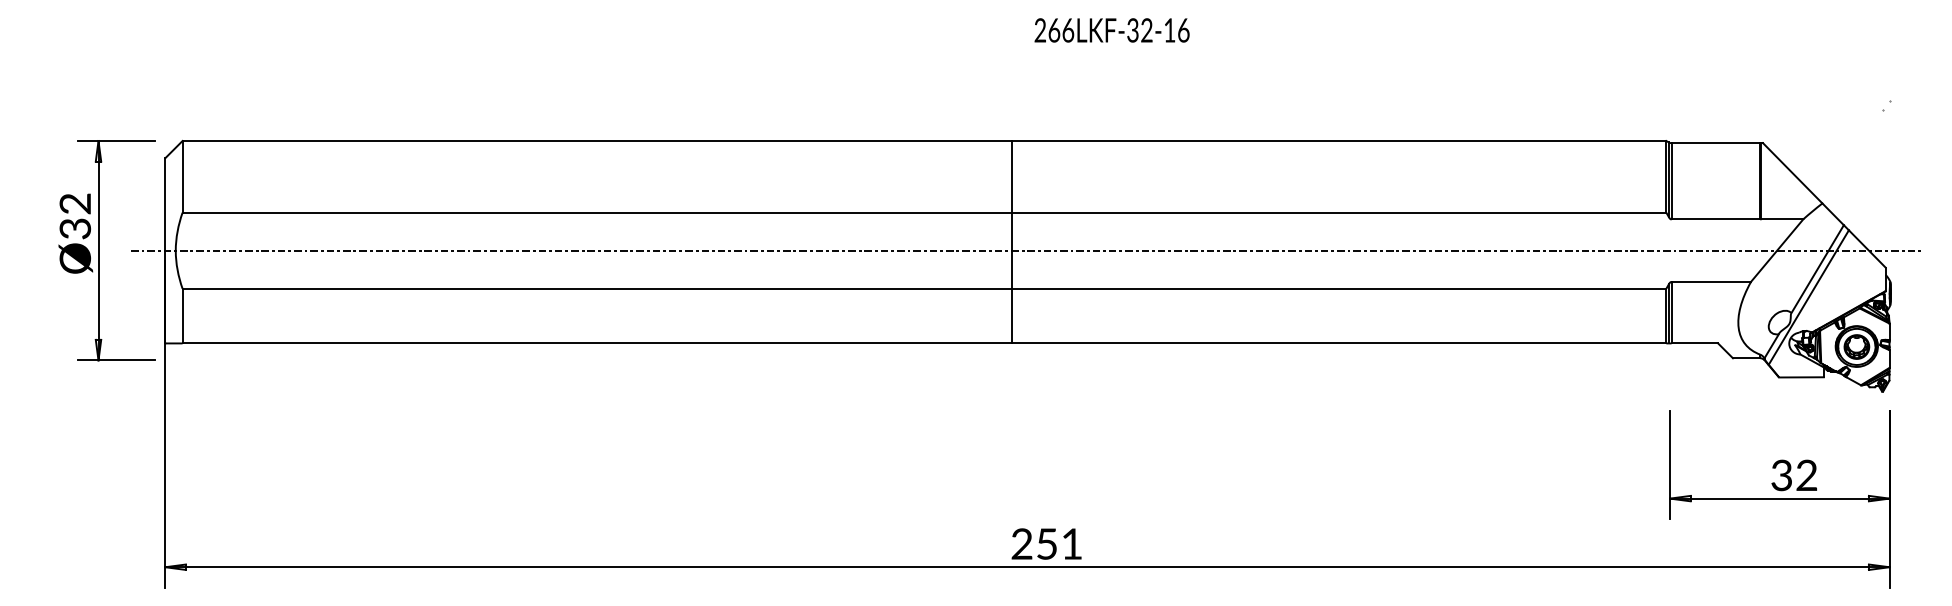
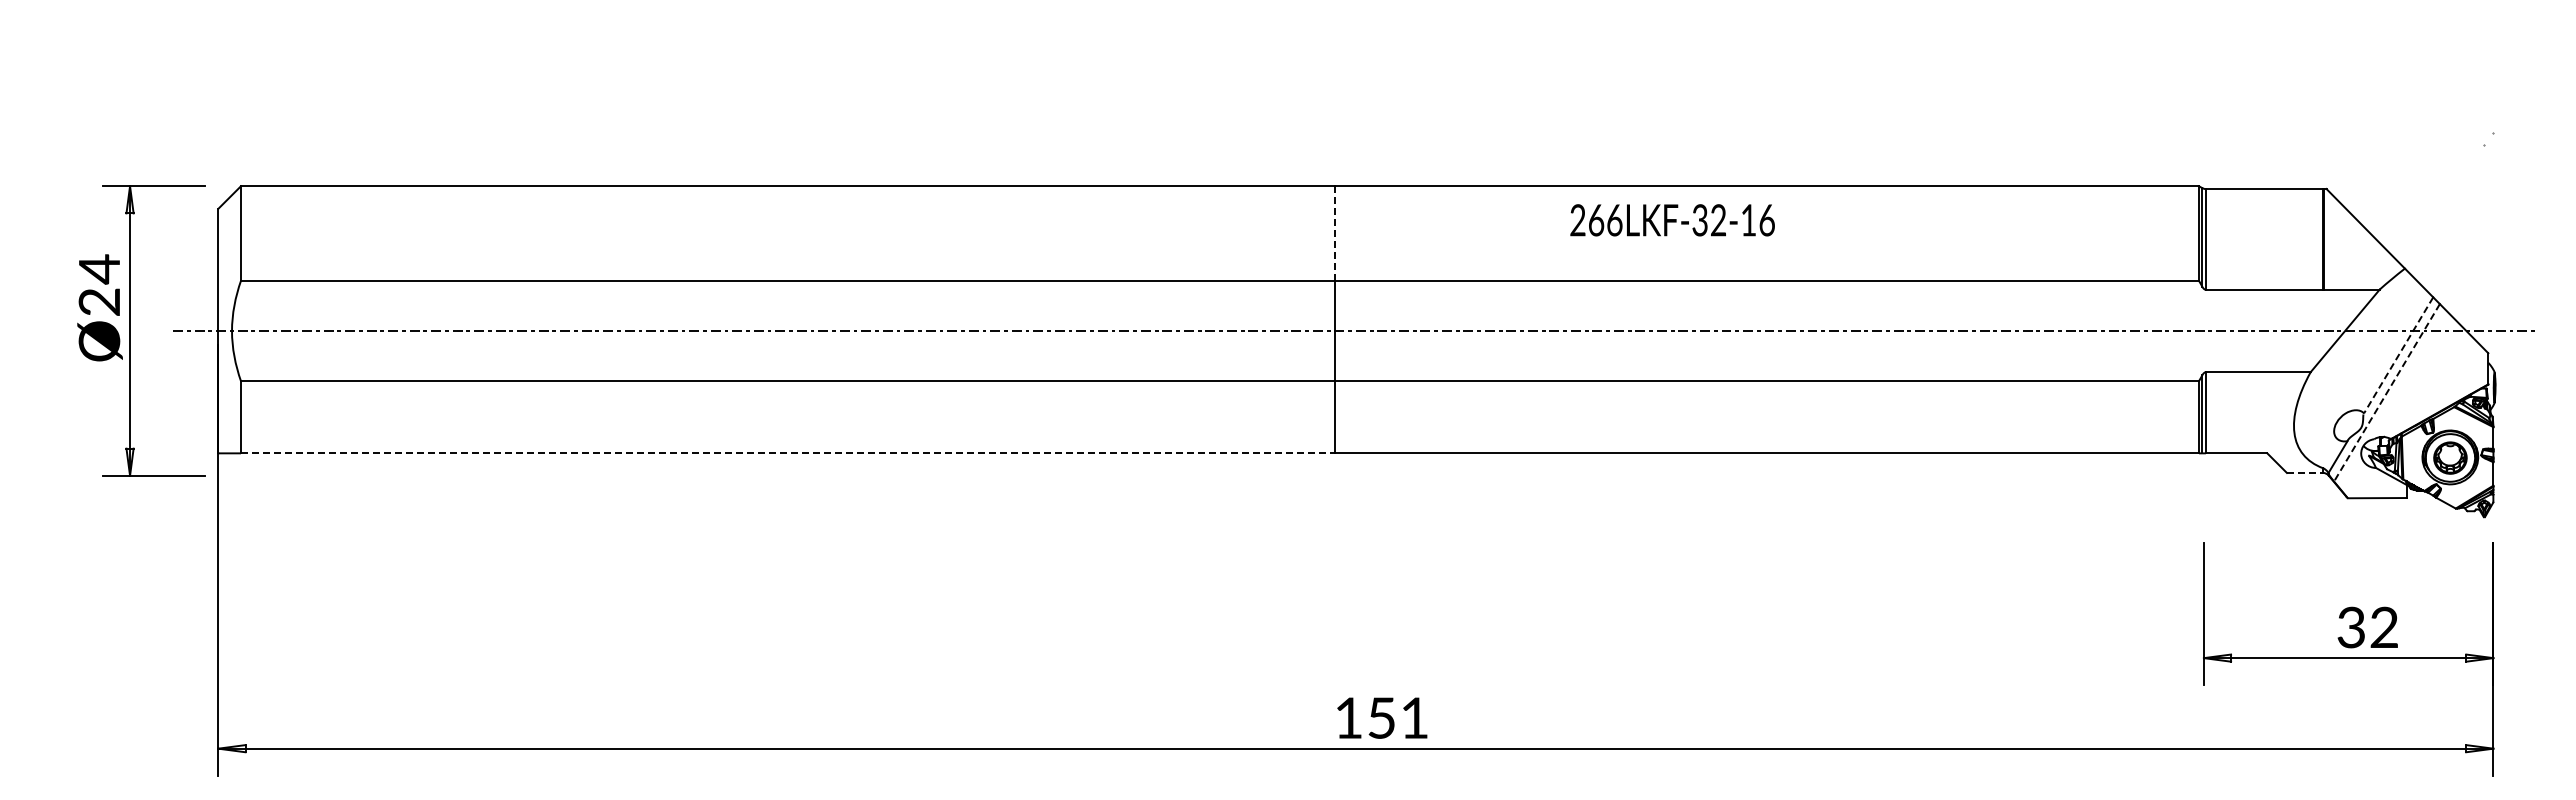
text: (1112, 30) -> (1672, 220), moved
line: (1011, 176) -> (1335, 233), solid -> dashed
text: (75, 215) -> (99, 284), Ø32 -> Ø24
line: (1817, 269) -> (2398, 355), solid -> dashed
line: (1808, 298) -> (2386, 393), solid -> dashed
line: (597, 343) -> (788, 453), solid -> dashed
line: (1747, 357) -> (2305, 472), solid -> dashed
text: (1021, 543) -> (1348, 717), 251 -> 151

